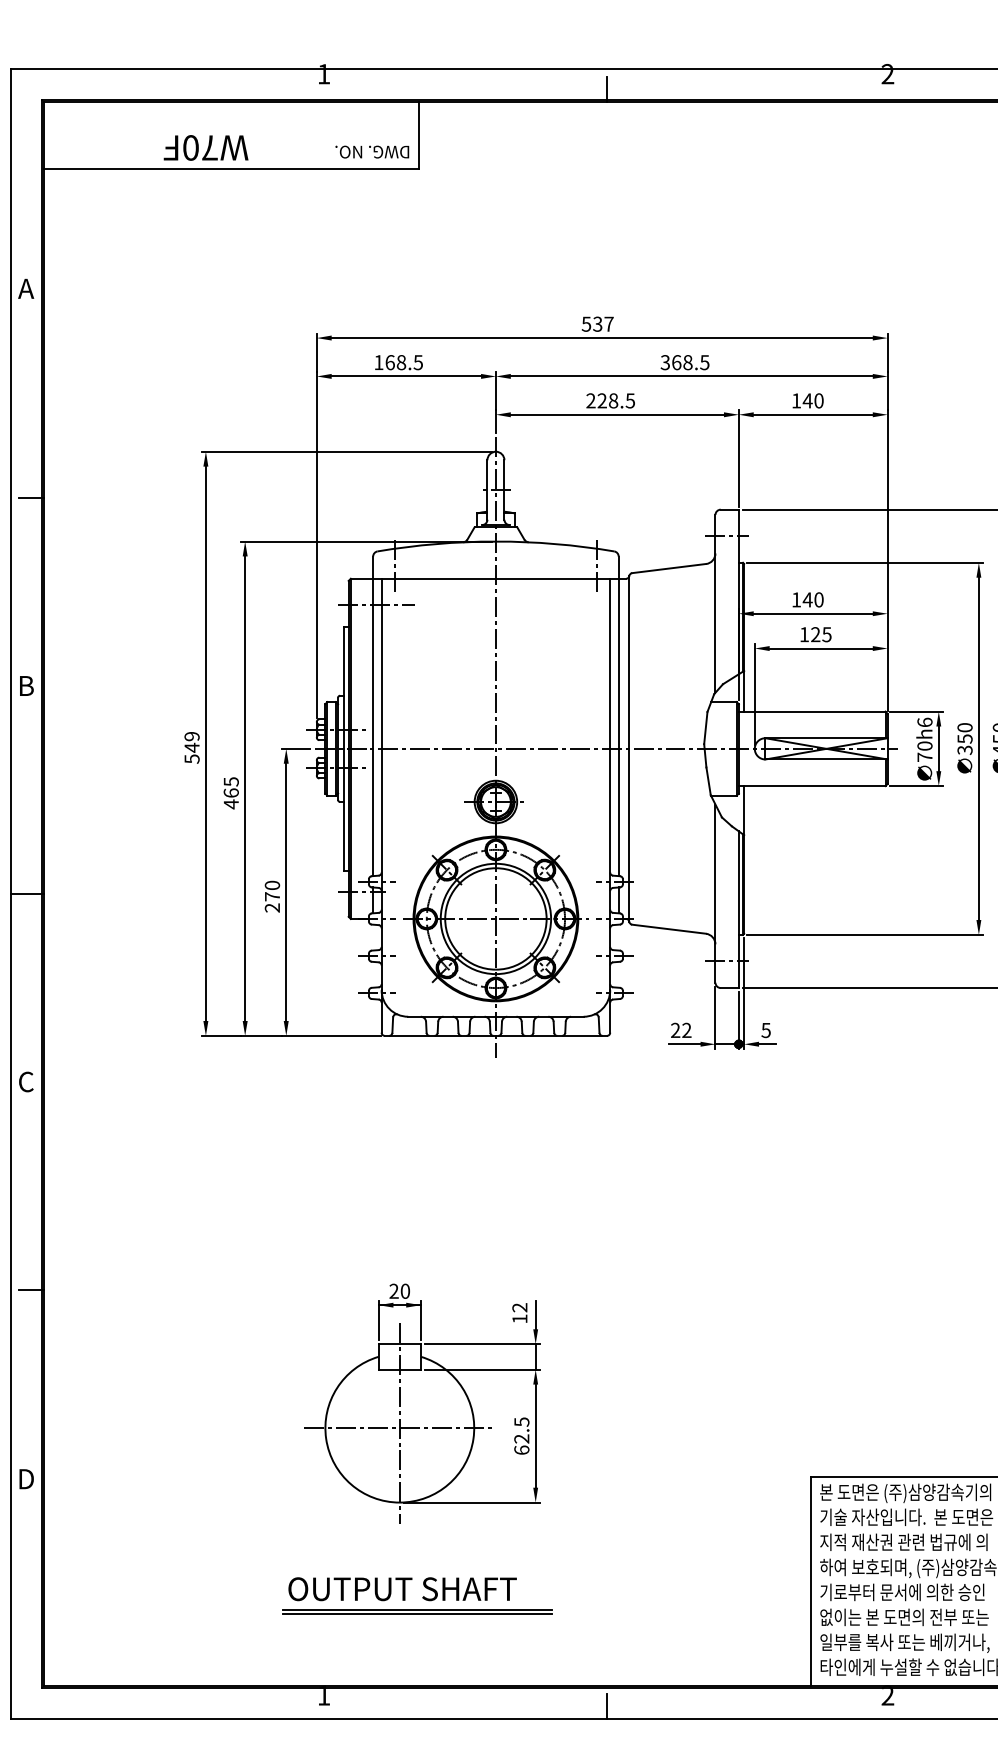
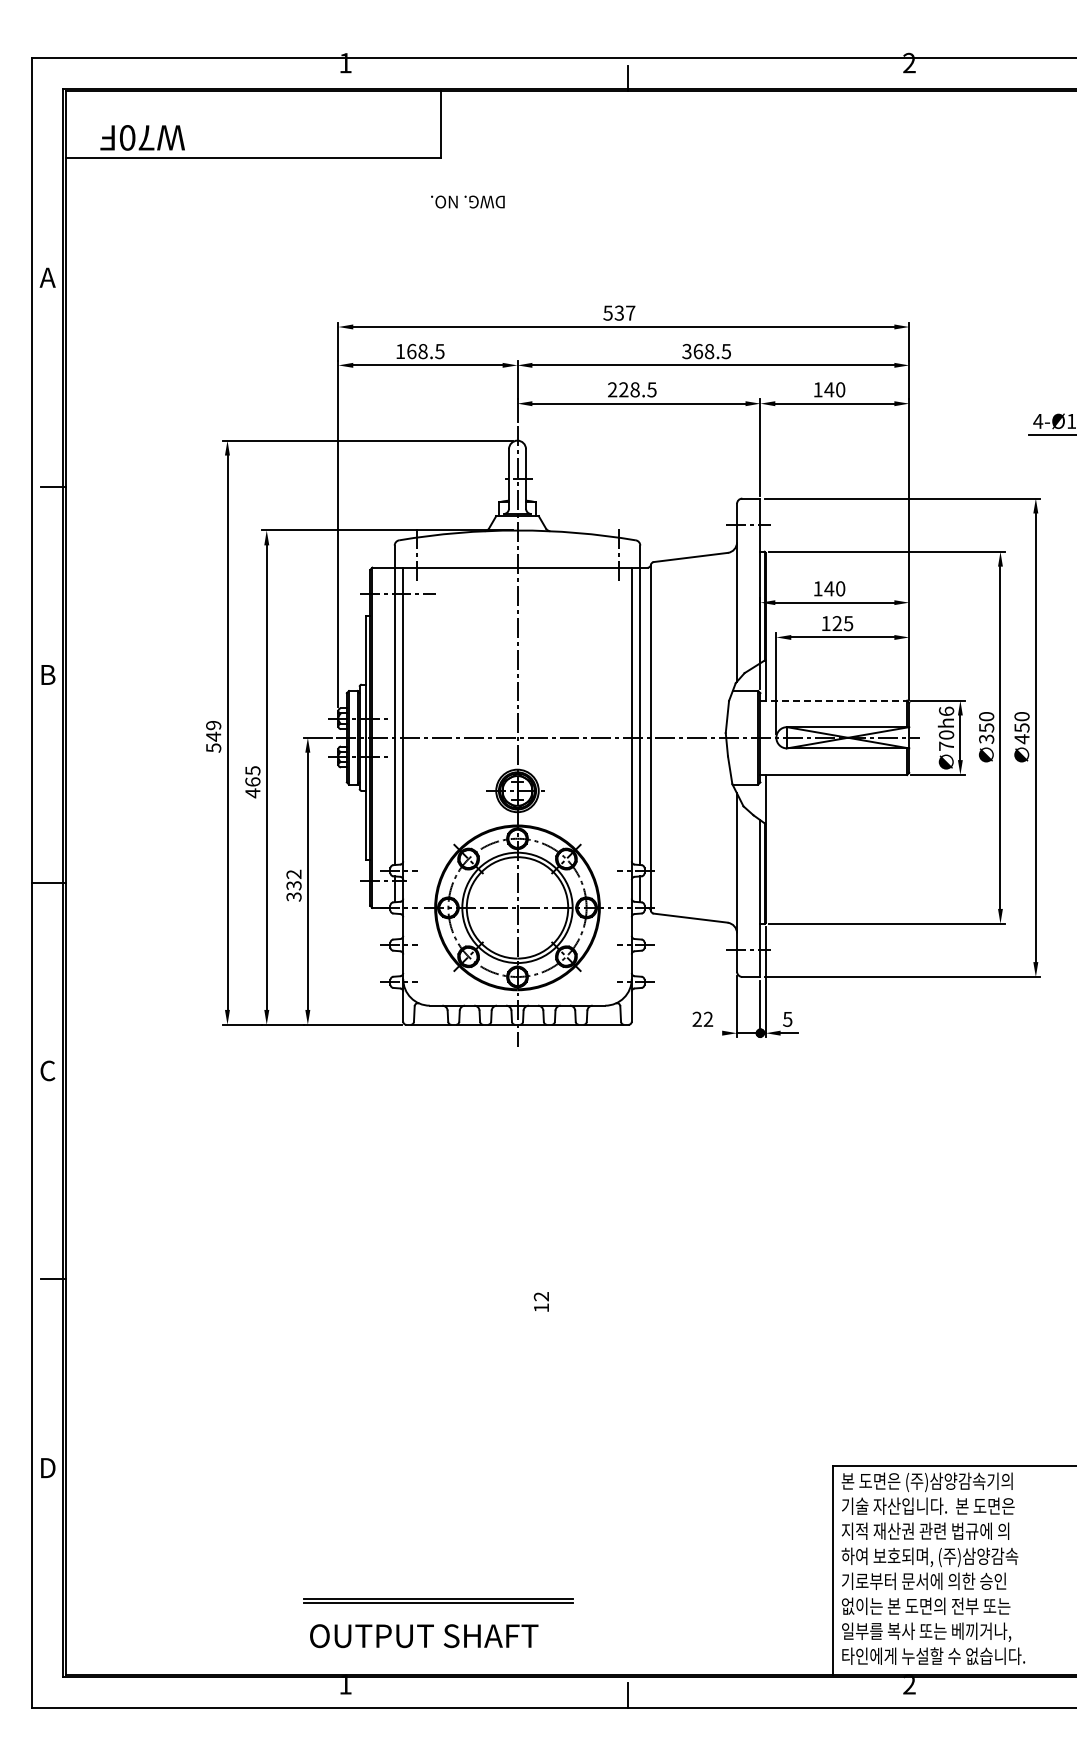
text: (205, 147) -> (142, 137), moved
text: (371, 151) -> (467, 201), moved
line: (812, 711) -> (834, 700), solid -> dashed
text: (271, 896) -> (293, 885), 270 -> 332
line: (684, 1044) -> (706, 1033), removed
part: (422, 1403) -> (444, 1392), removed
text: (402, 1589) -> (424, 1636), moved

